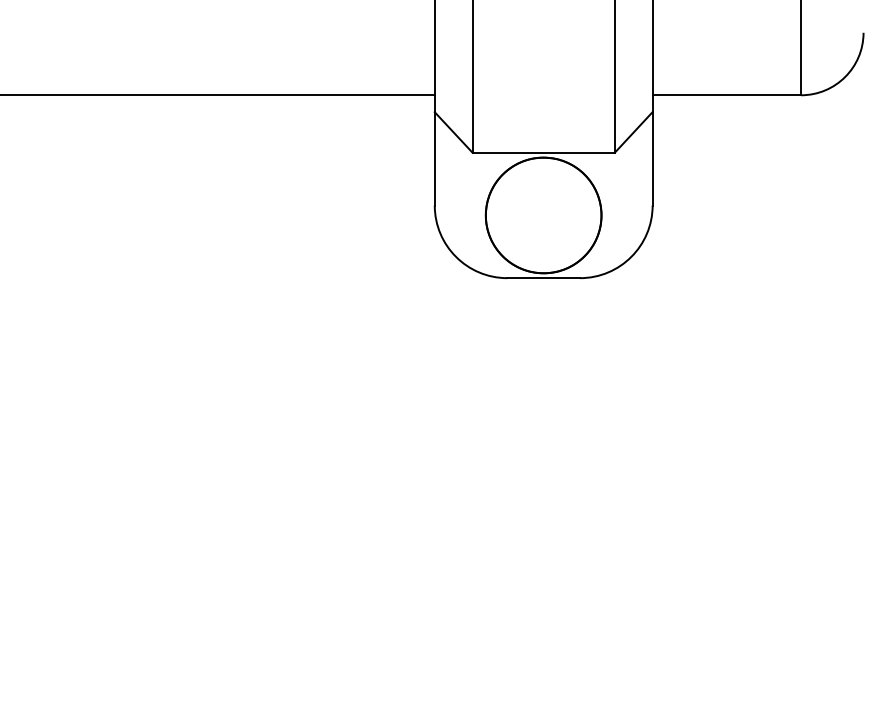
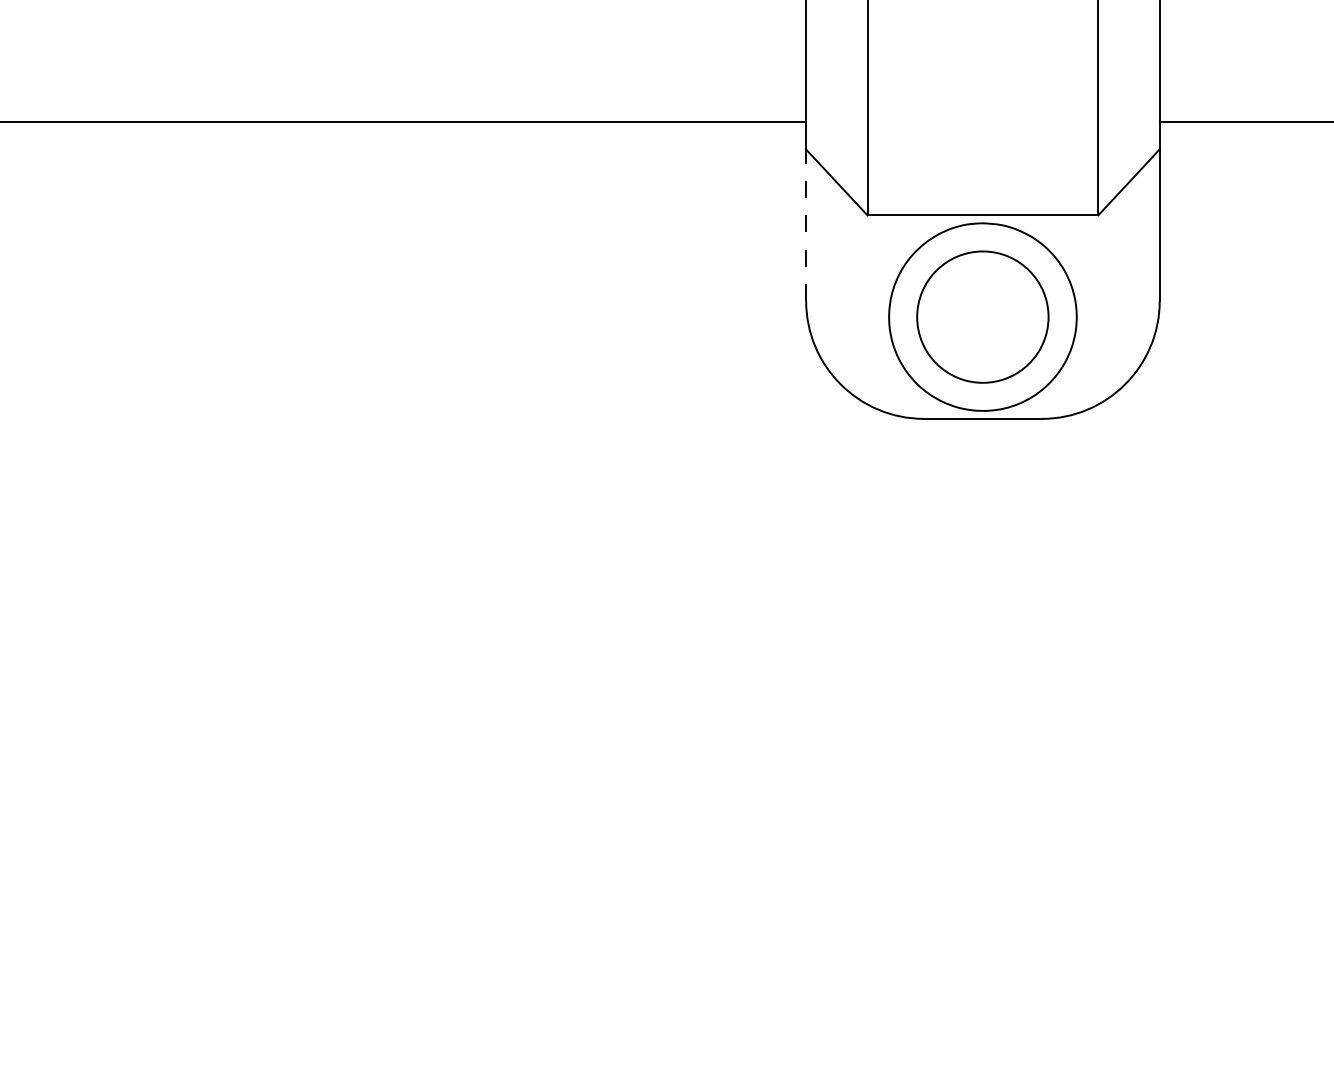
line: (434, 158) -> (805, 224), solid -> dashed
circle: (543, 215) -> (982, 317), size x0.7

